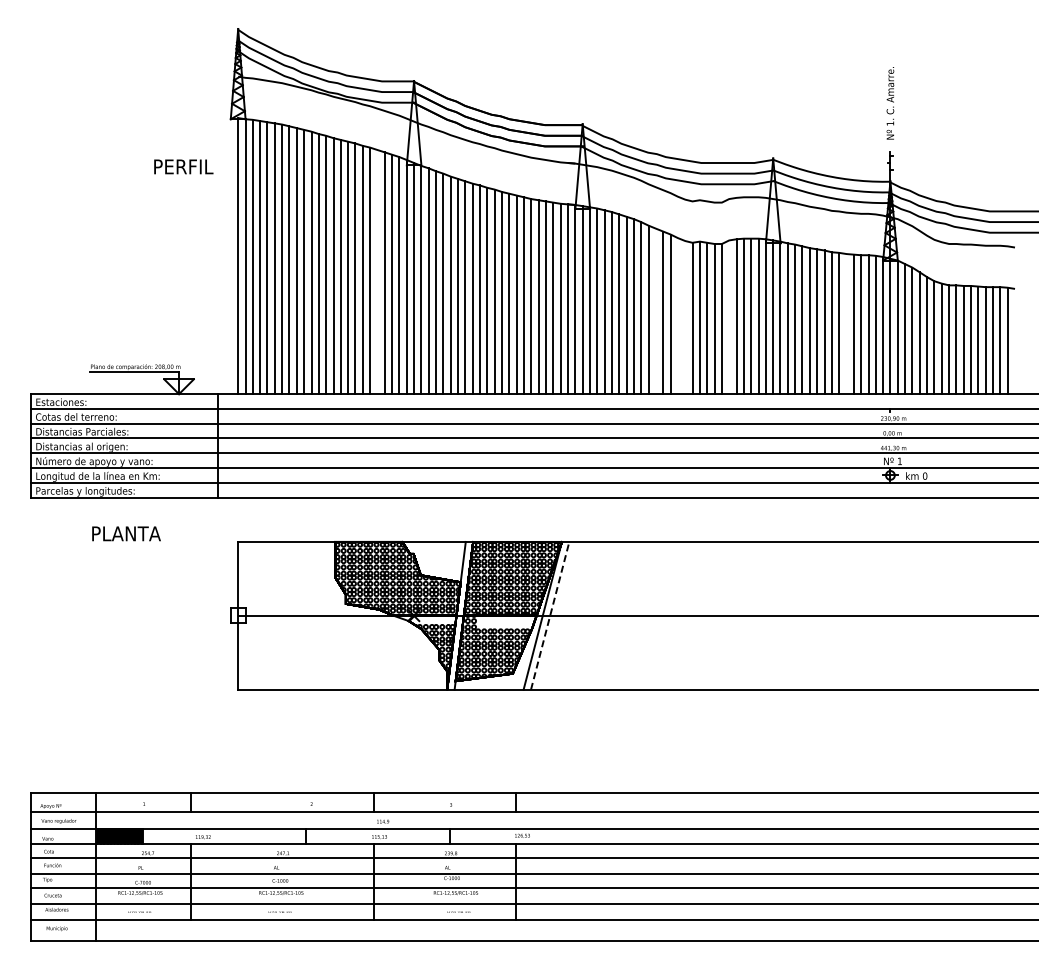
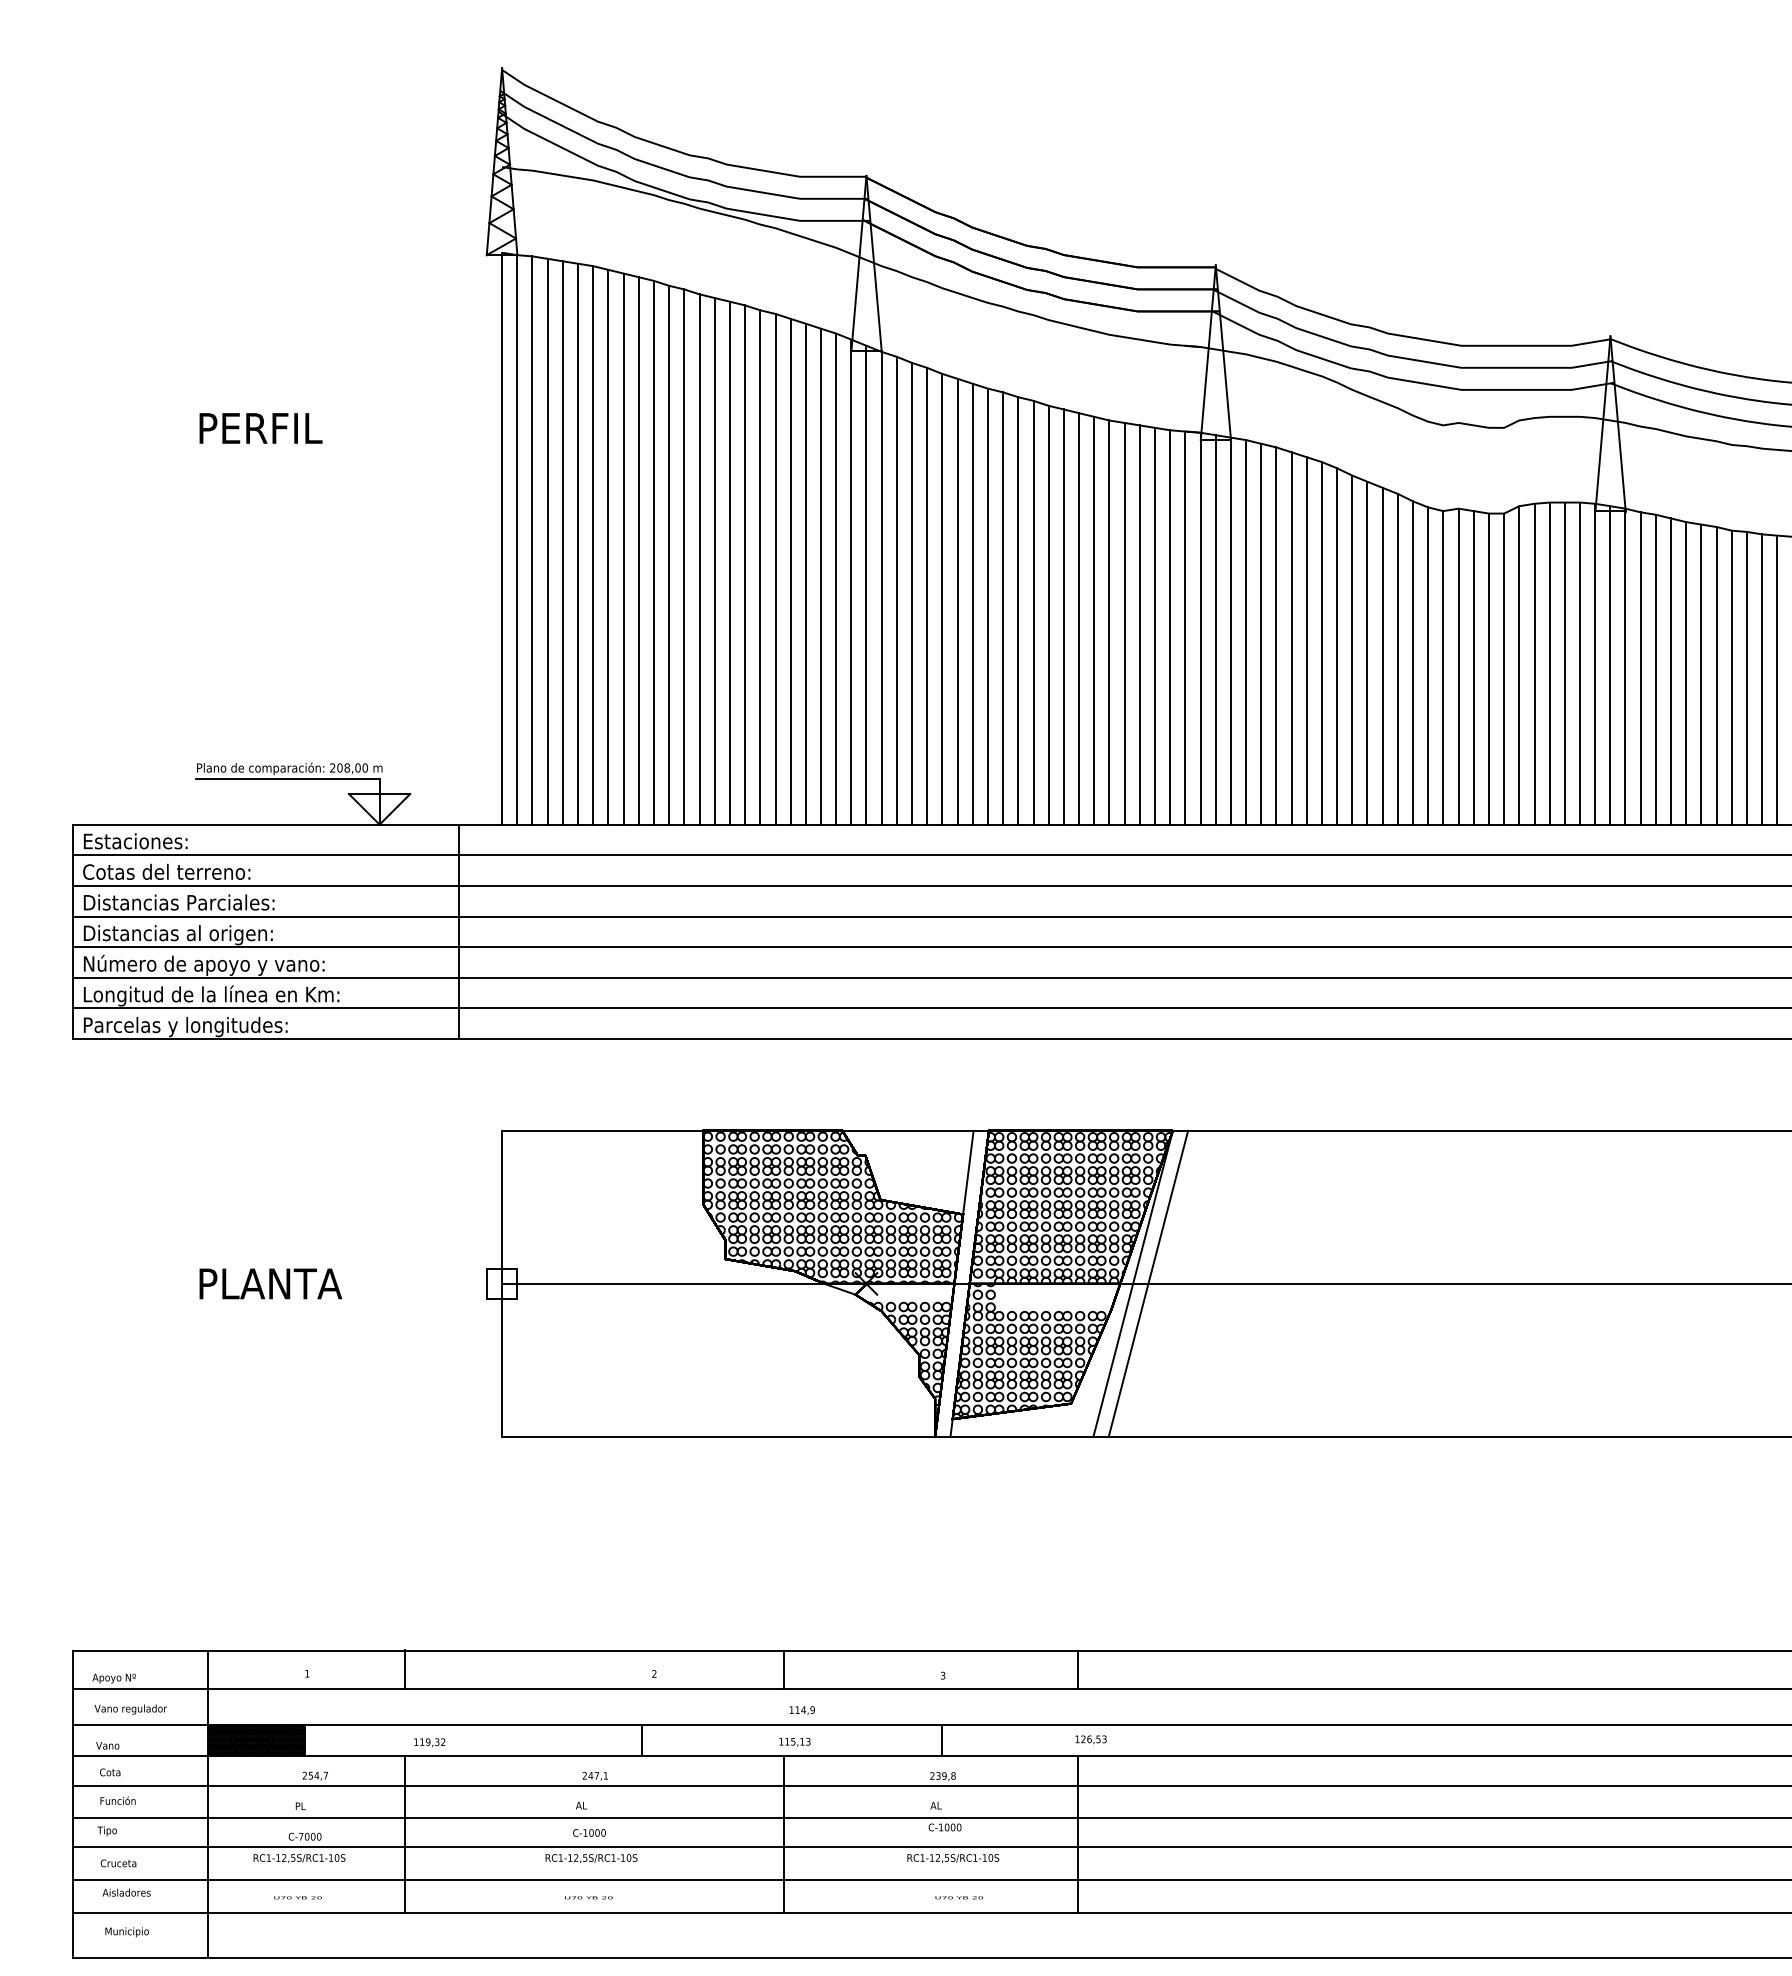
text: (183, 166) -> (260, 427), moved
line: (377, 272) -> (790, 572), added
line: (655, 311) -> (1366, 653), added
line: (677, 316) -> (1412, 663), added
line: (685, 317) -> (1428, 665), added
line: (729, 317) -> (1519, 665), added
line: (846, 324) -> (1762, 680), added
text: (126, 533) -> (270, 1283), moved
line: (550, 615) -> (1149, 1283), dashed -> solid

